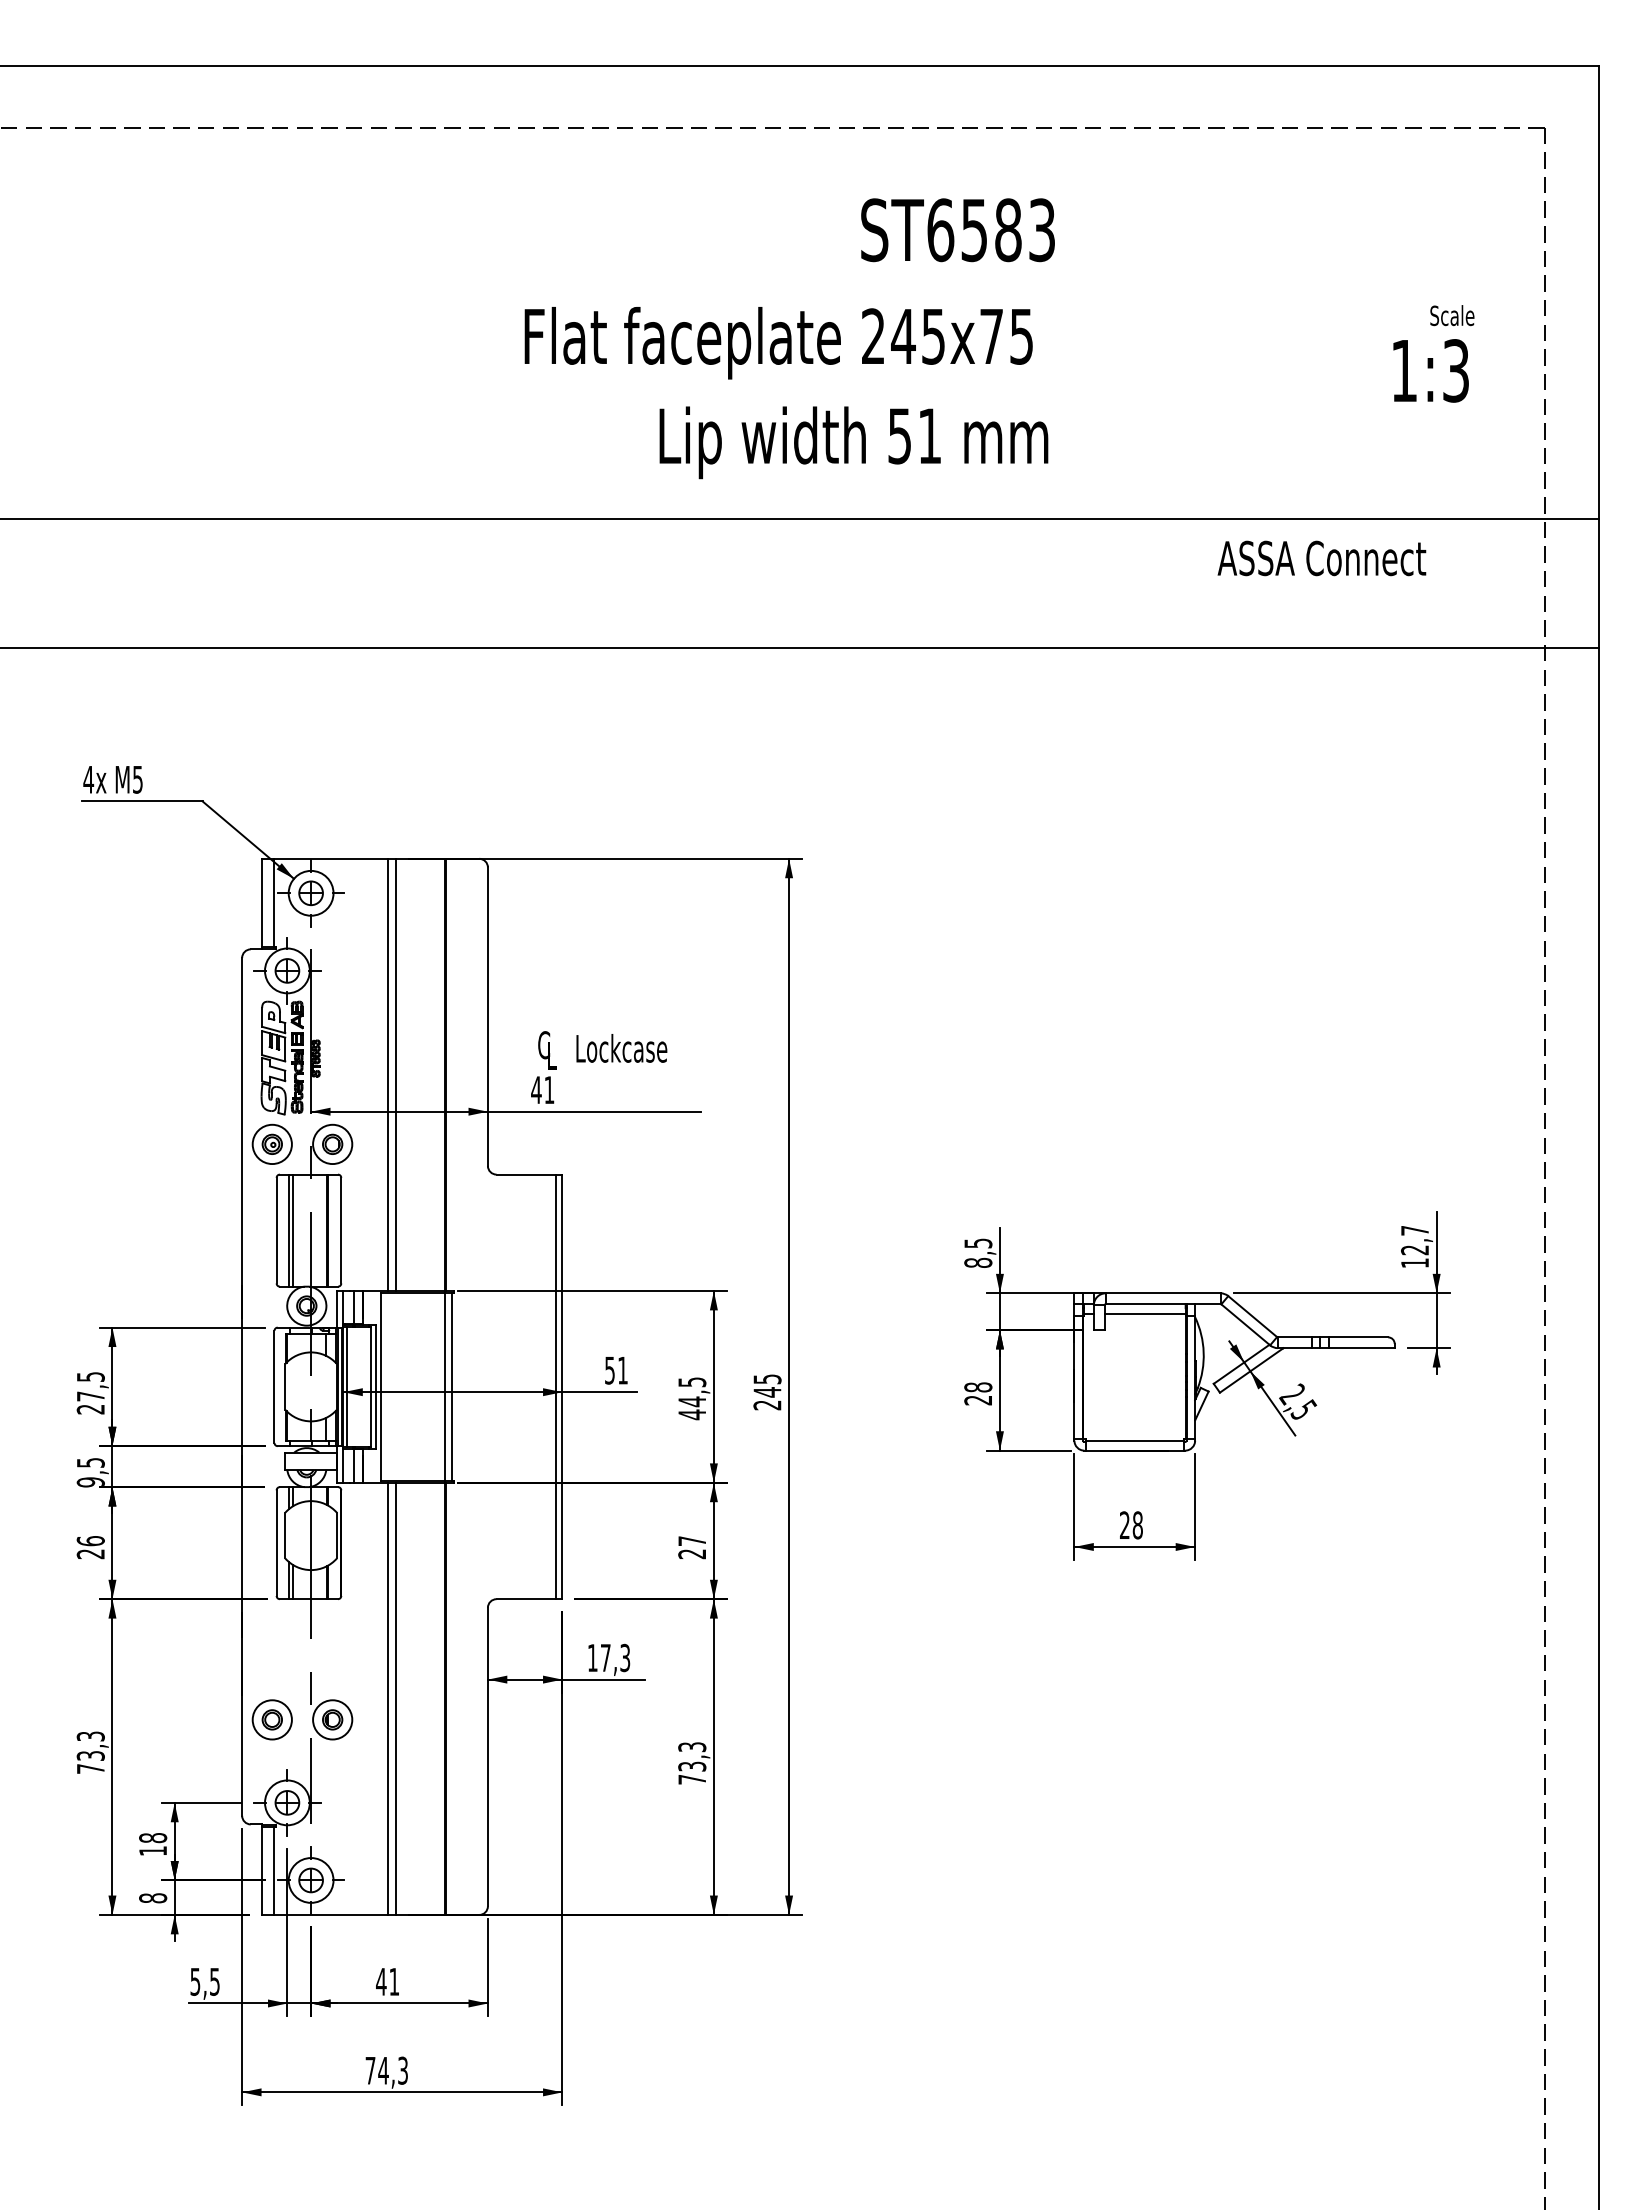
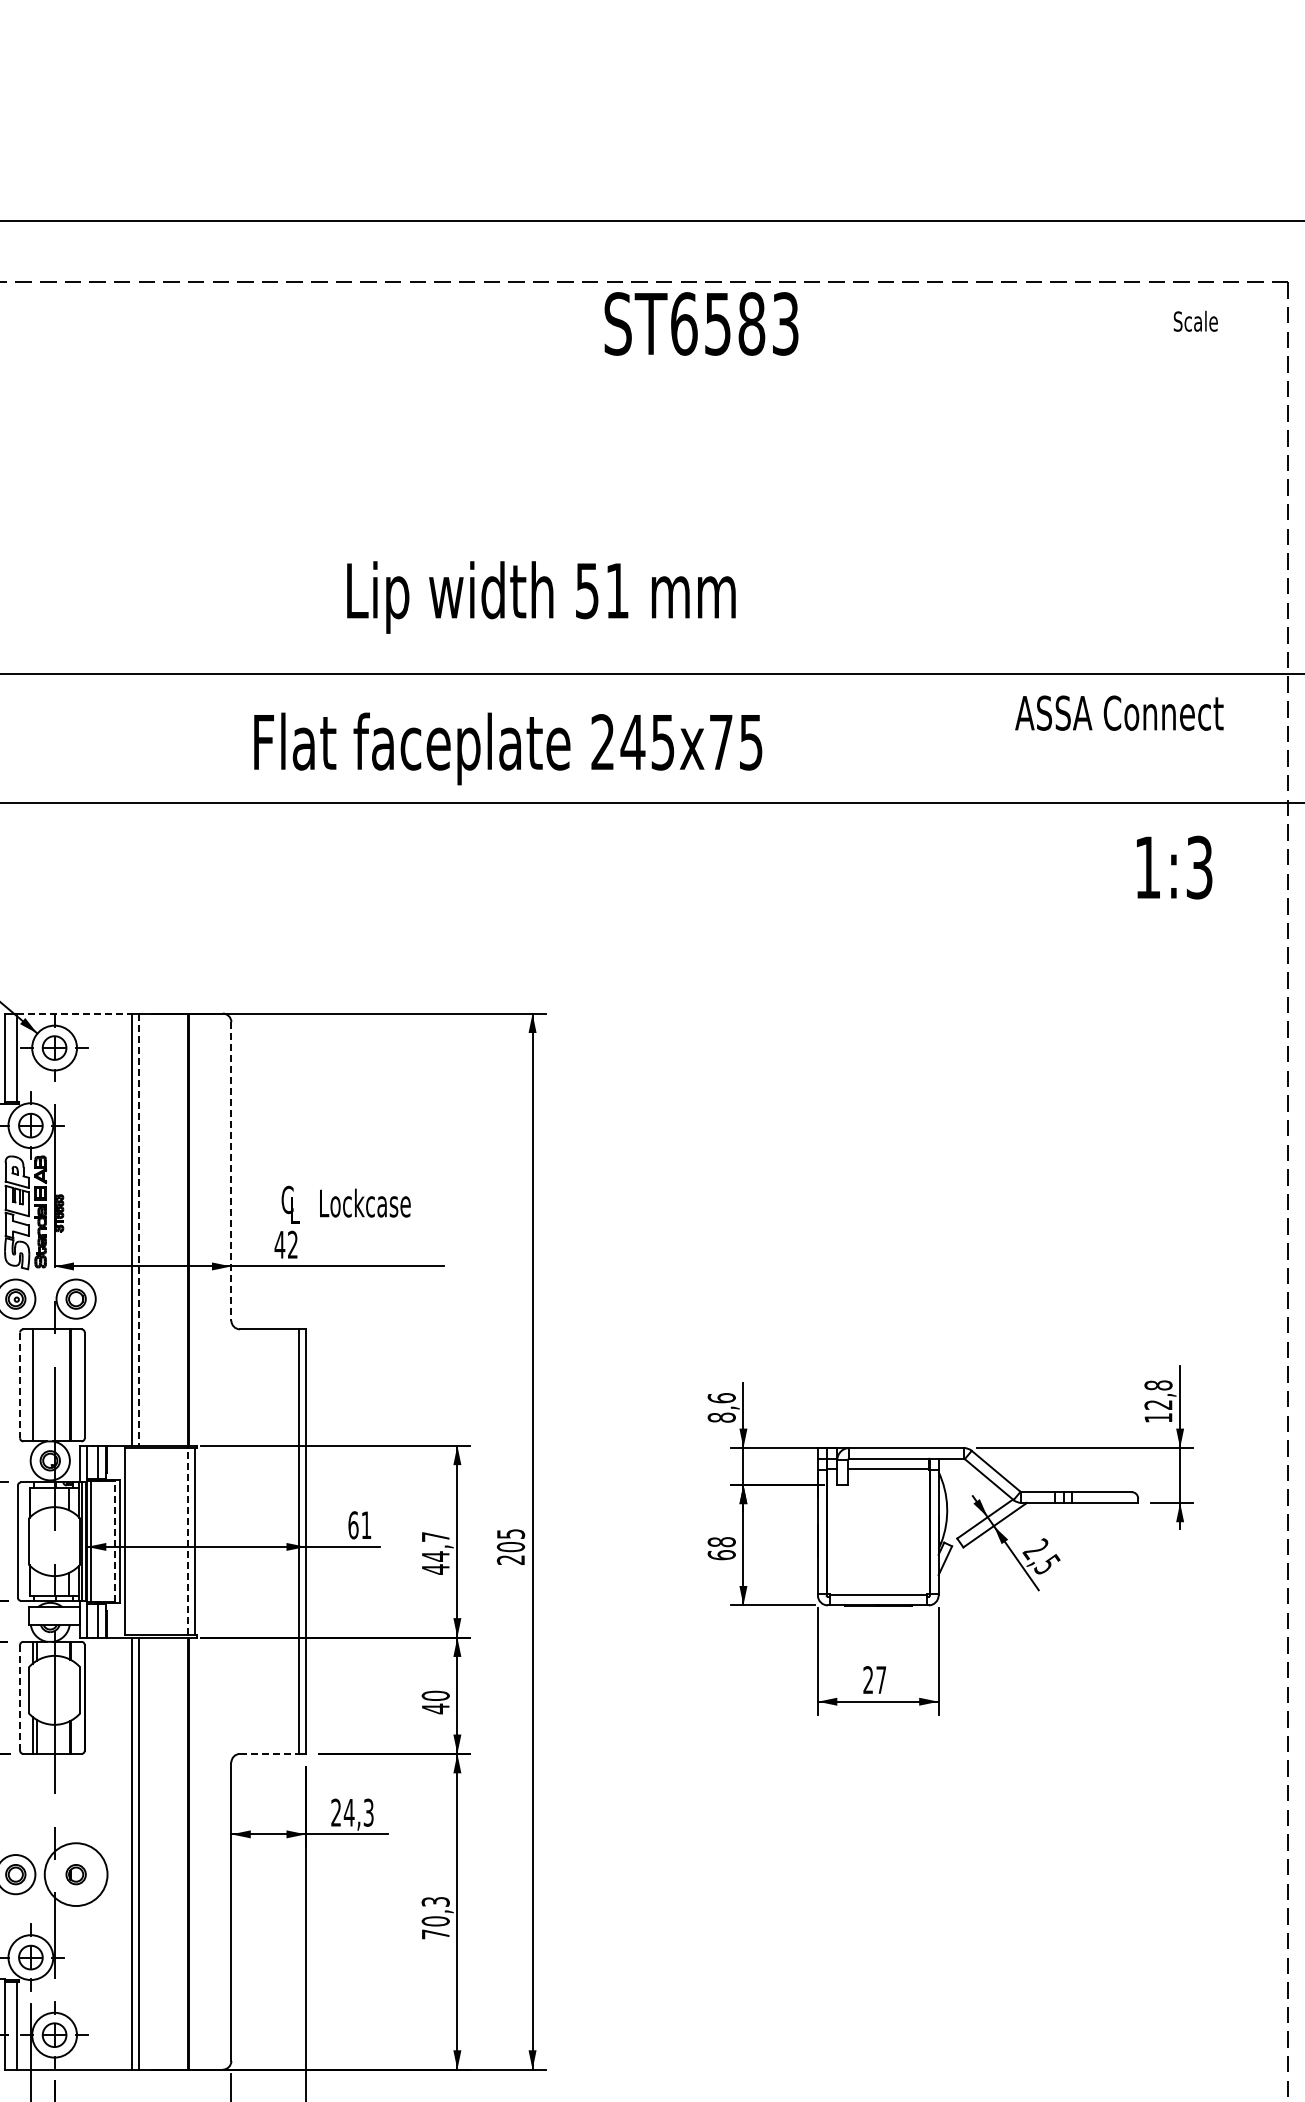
text: (957, 230) -> (700, 324), moved
text: (1452, 315) -> (1195, 321), moved
text: (778, 343) -> (507, 749), moved
text: (1430, 370) -> (1173, 867), moved
text: (853, 442) -> (540, 597), moved
text: (1321, 558) -> (1118, 713), moved
line: (331, 858) -> (74, 1013), solid -> dashed
line: (487, 1017) -> (230, 1172), solid -> dashed
line: (396, 1075) -> (139, 1230), solid -> dashed
text: (549, 1089) -> (292, 1244), 41 -> 42
line: (276, 1230) -> (19, 1385), solid -> dashed
line: (293, 1230) -> (36, 1385), removed
text: (1415, 1230) -> (1158, 1385), 12,7 -> 12,8
text: (978, 1243) -> (721, 1398), 8,5 -> 8,6
text: (610, 1370) -> (353, 1525), 51 -> 61
text: (692, 1382) -> (435, 1537), 44,5 -> 44,7
line: (371, 1386) -> (114, 1541), solid -> dashed
line: (444, 1386) -> (187, 1541), solid -> dashed
text: (767, 1392) -> (510, 1547), 245 -> 205
text: (978, 1400) -> (721, 1555), 28 -> 68
text: (1137, 1525) -> (880, 1680), 28 -> 27
line: (276, 1543) -> (19, 1698), solid -> dashed
text: (692, 1547) -> (435, 1702), 27 -> 40
line: (526, 1599) -> (269, 1754), solid -> dashed
text: (599, 1657) -> (342, 1812), 17,3 -> 24,3
circle: (332, 1719) -> (75, 1874), size x1.6
text: (692, 1766) -> (435, 1921), 73,3 -> 70,3

